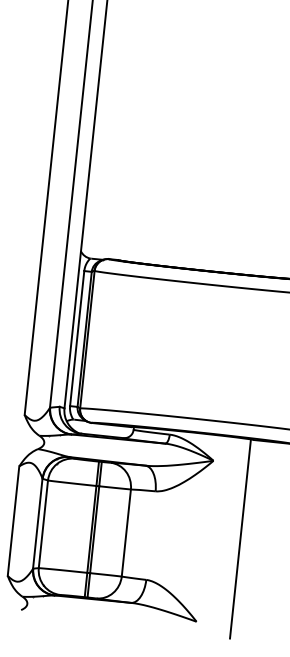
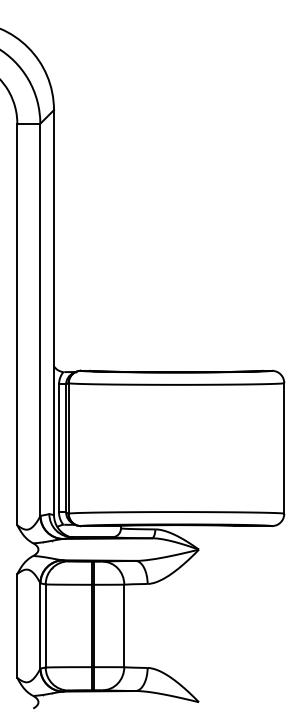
line: (240, 538) -> (231, 619), removed

